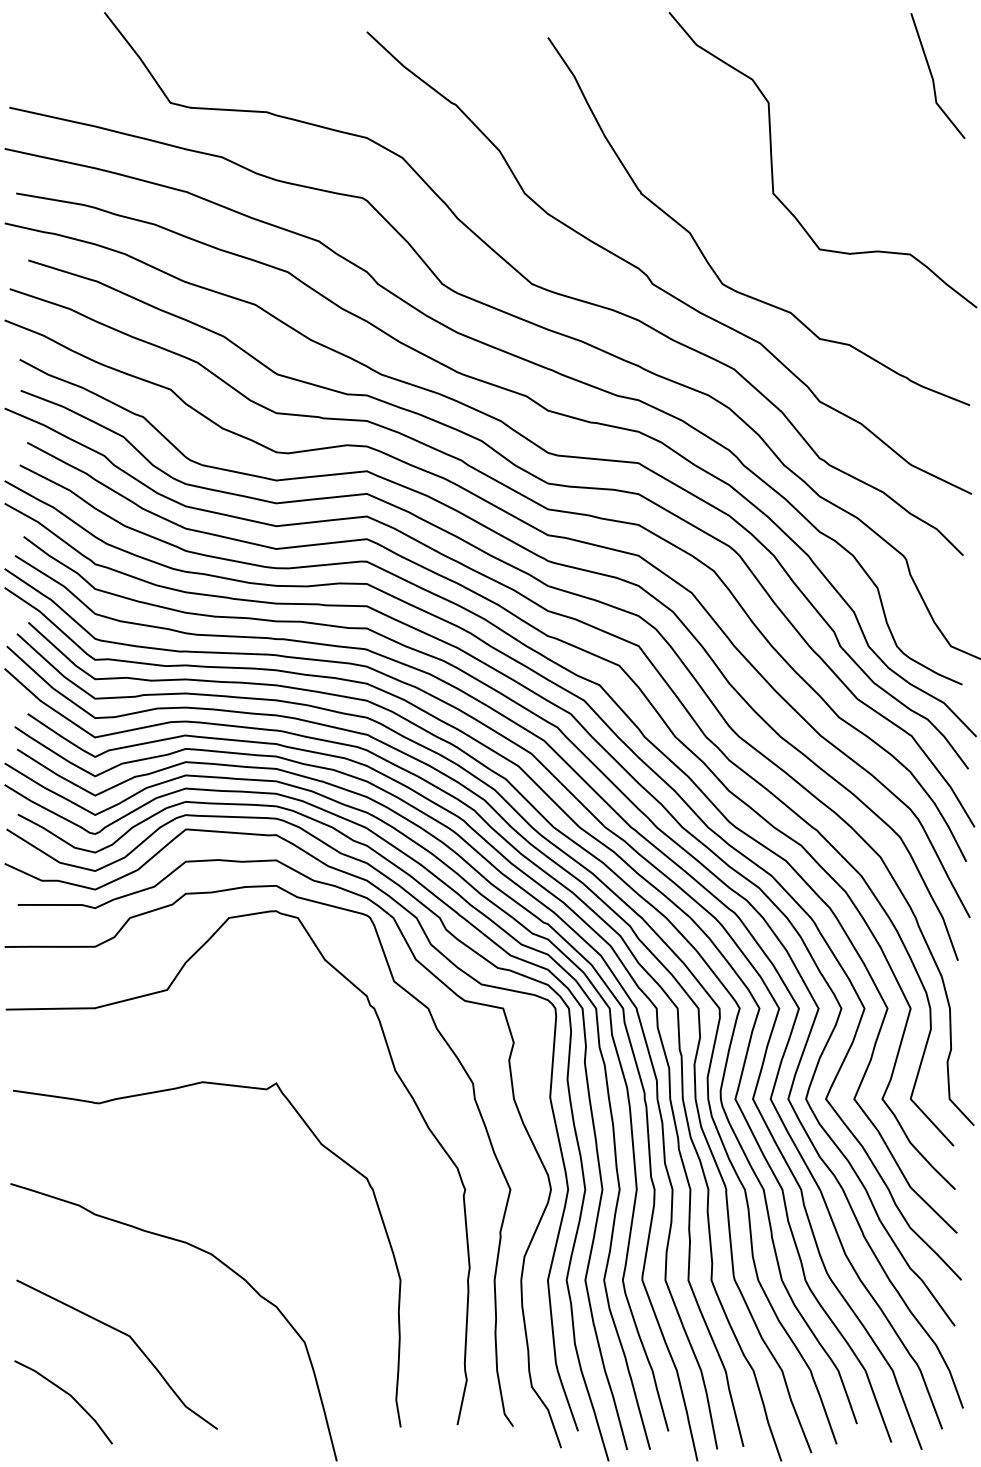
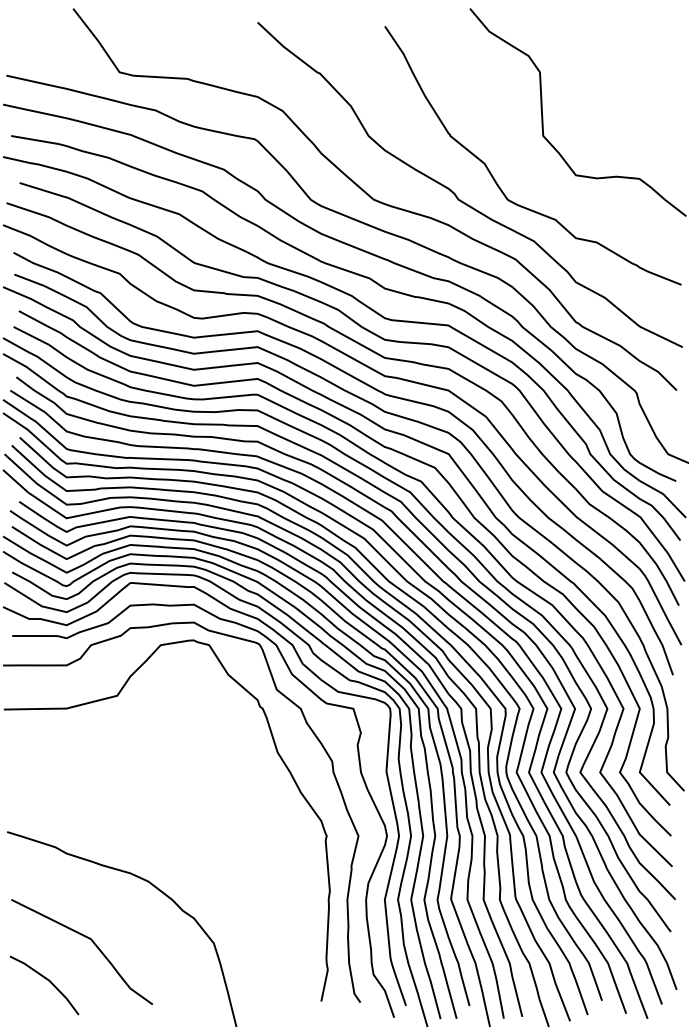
line: (933, 77) -> (655, 54), removed
curve: (319, 1143) -> (224, 803), removed

